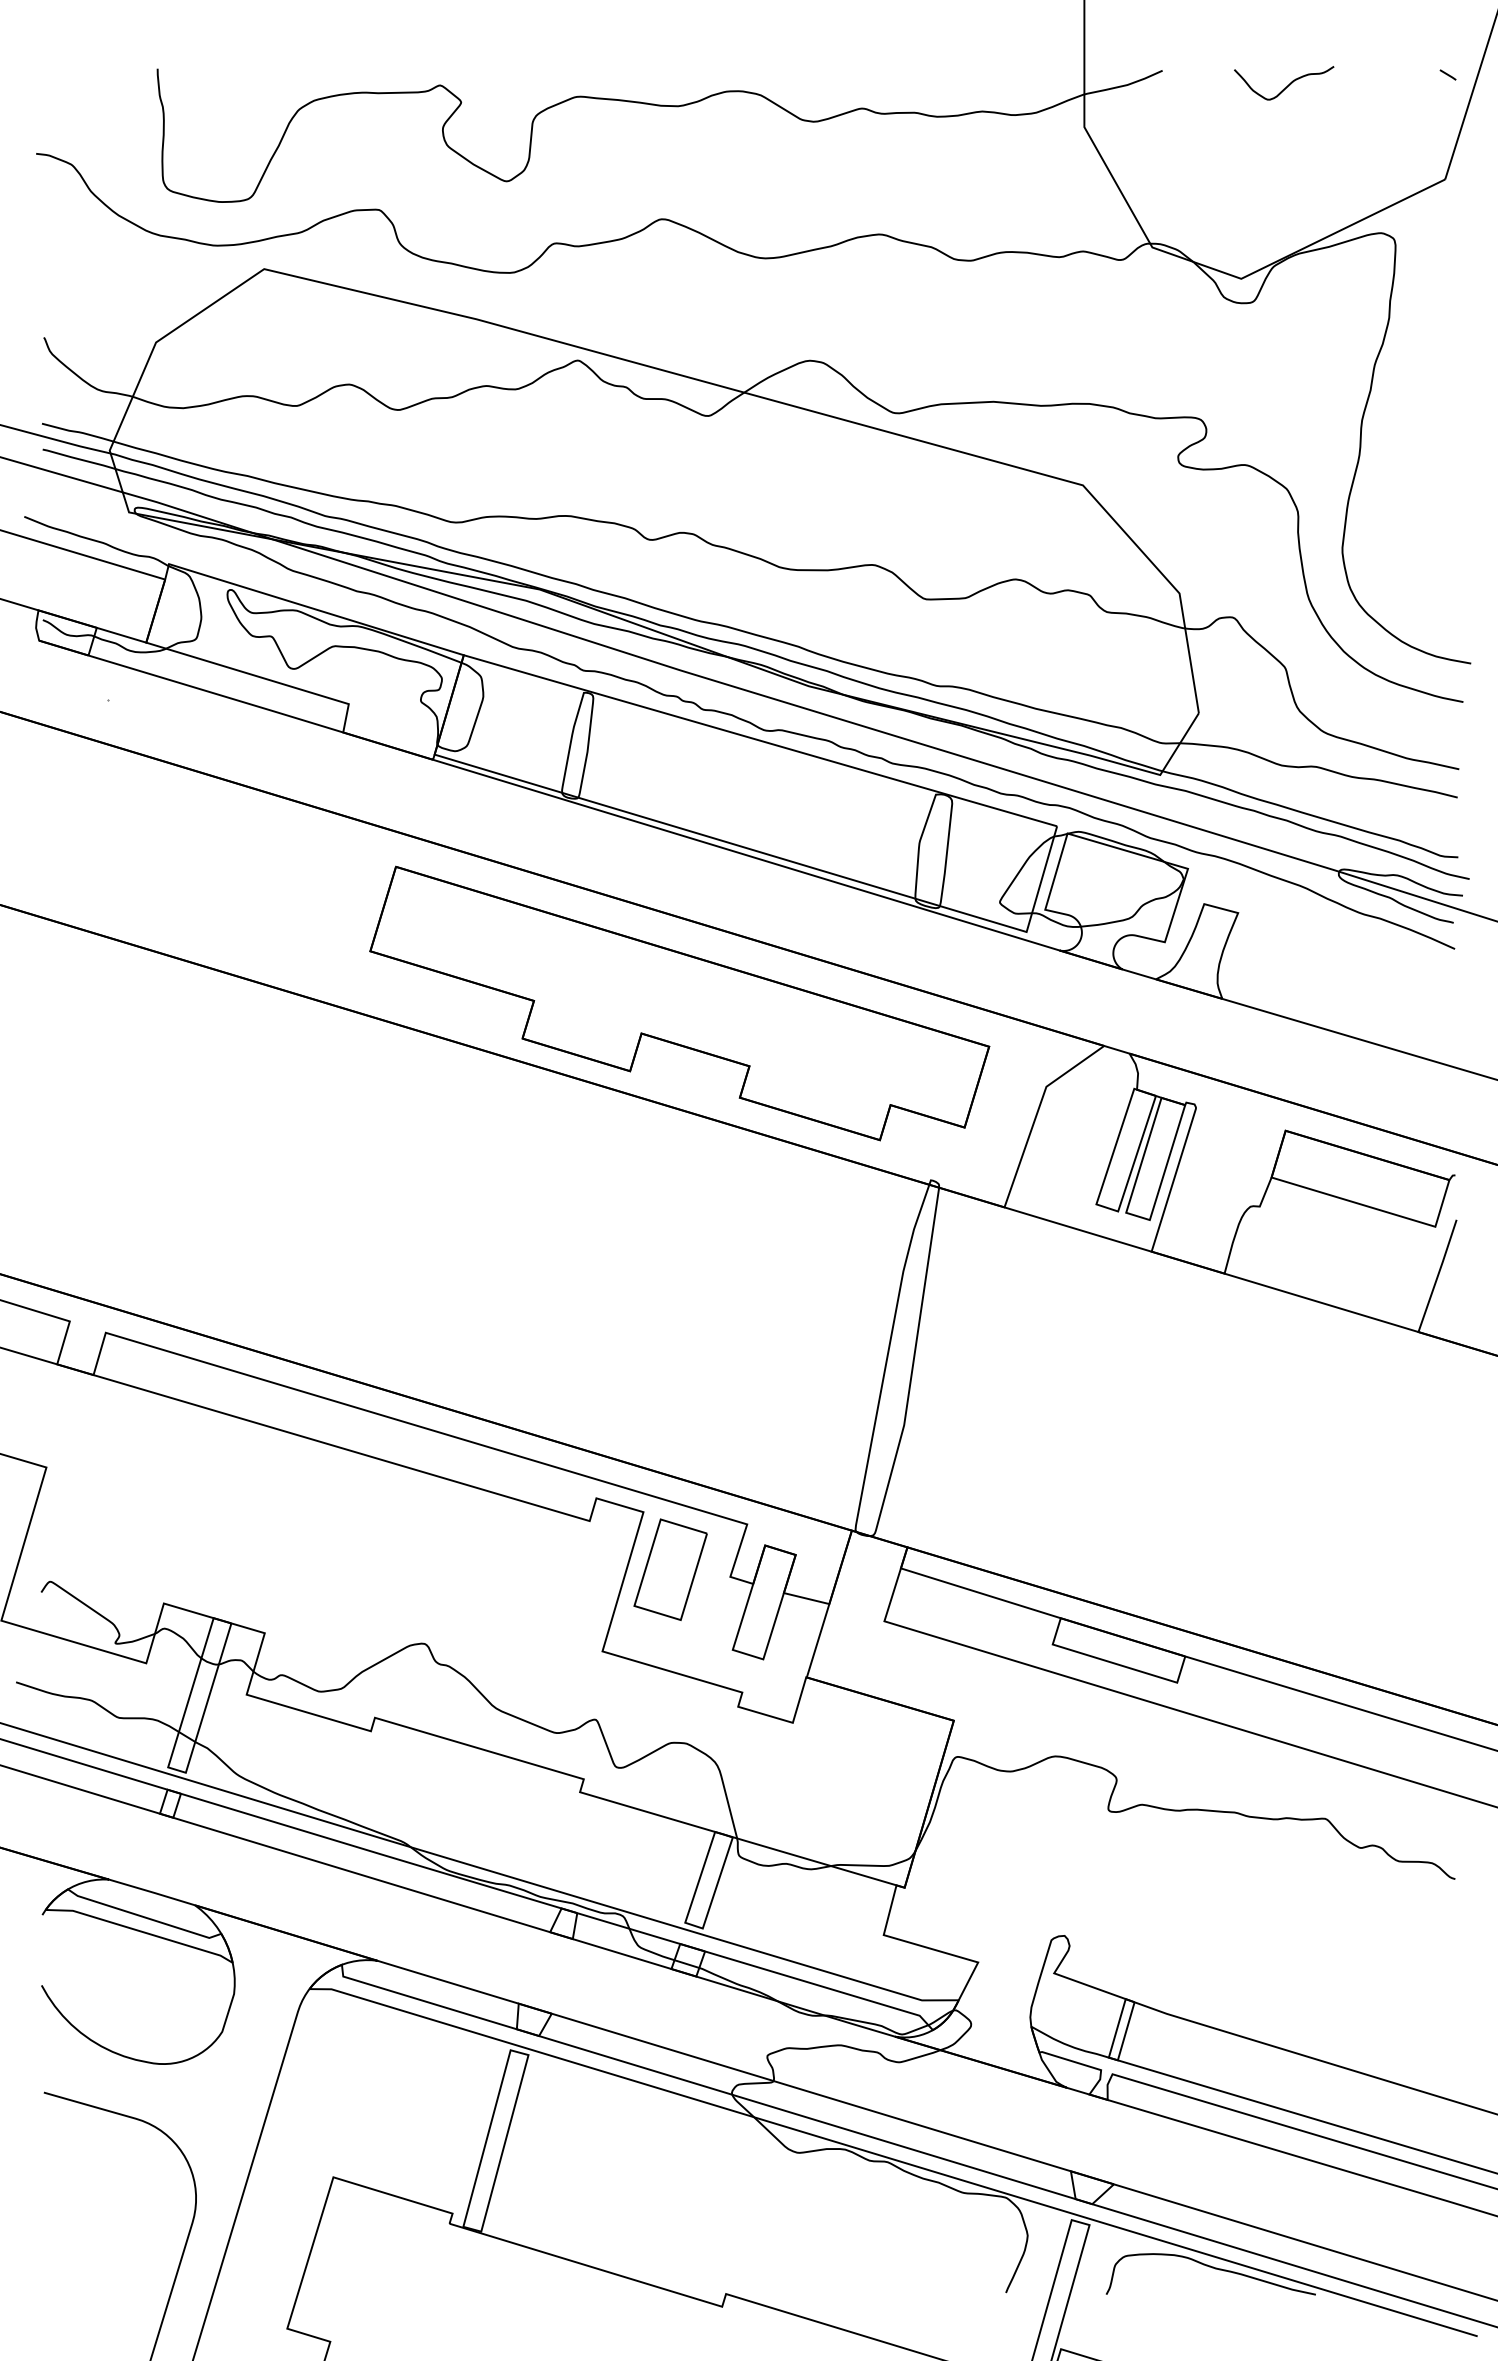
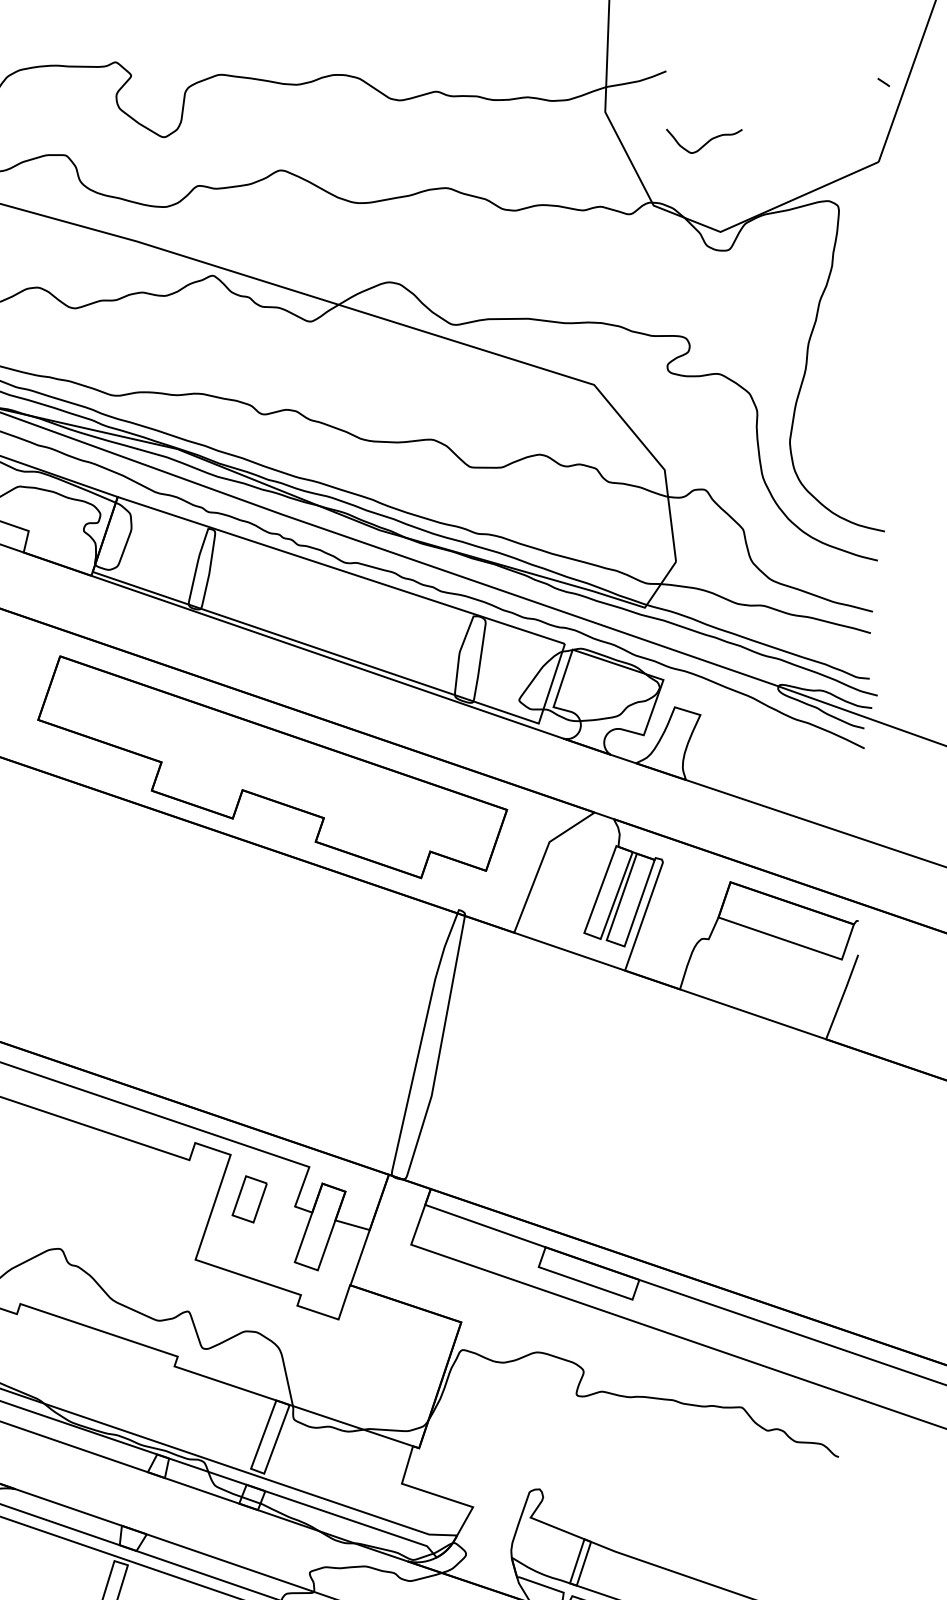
curve: (1287, 85) -> (706, 142), moved
part: (670, 1569) -> (249, 1199), size x0.6

